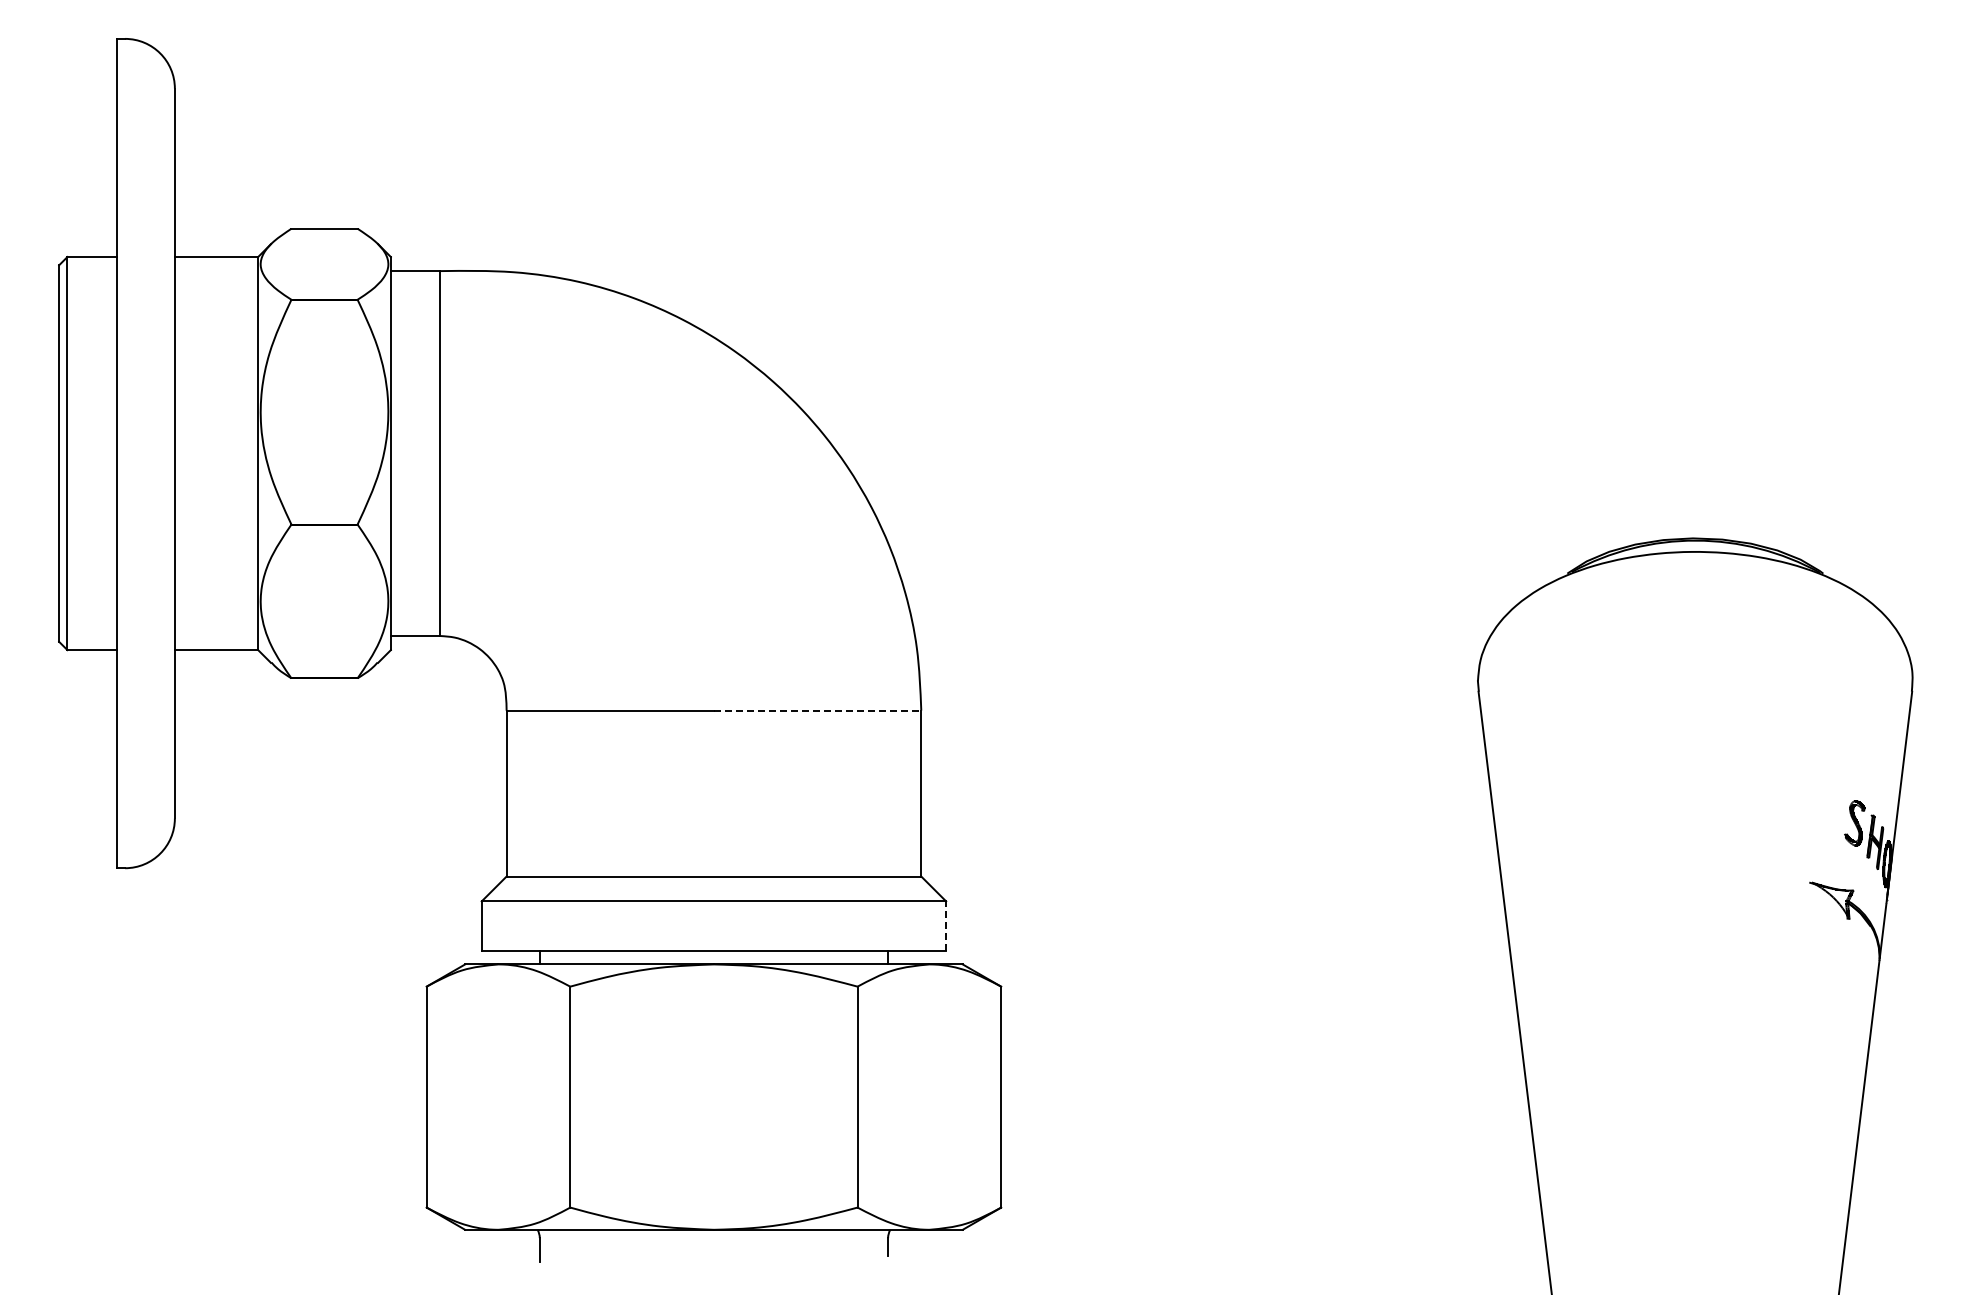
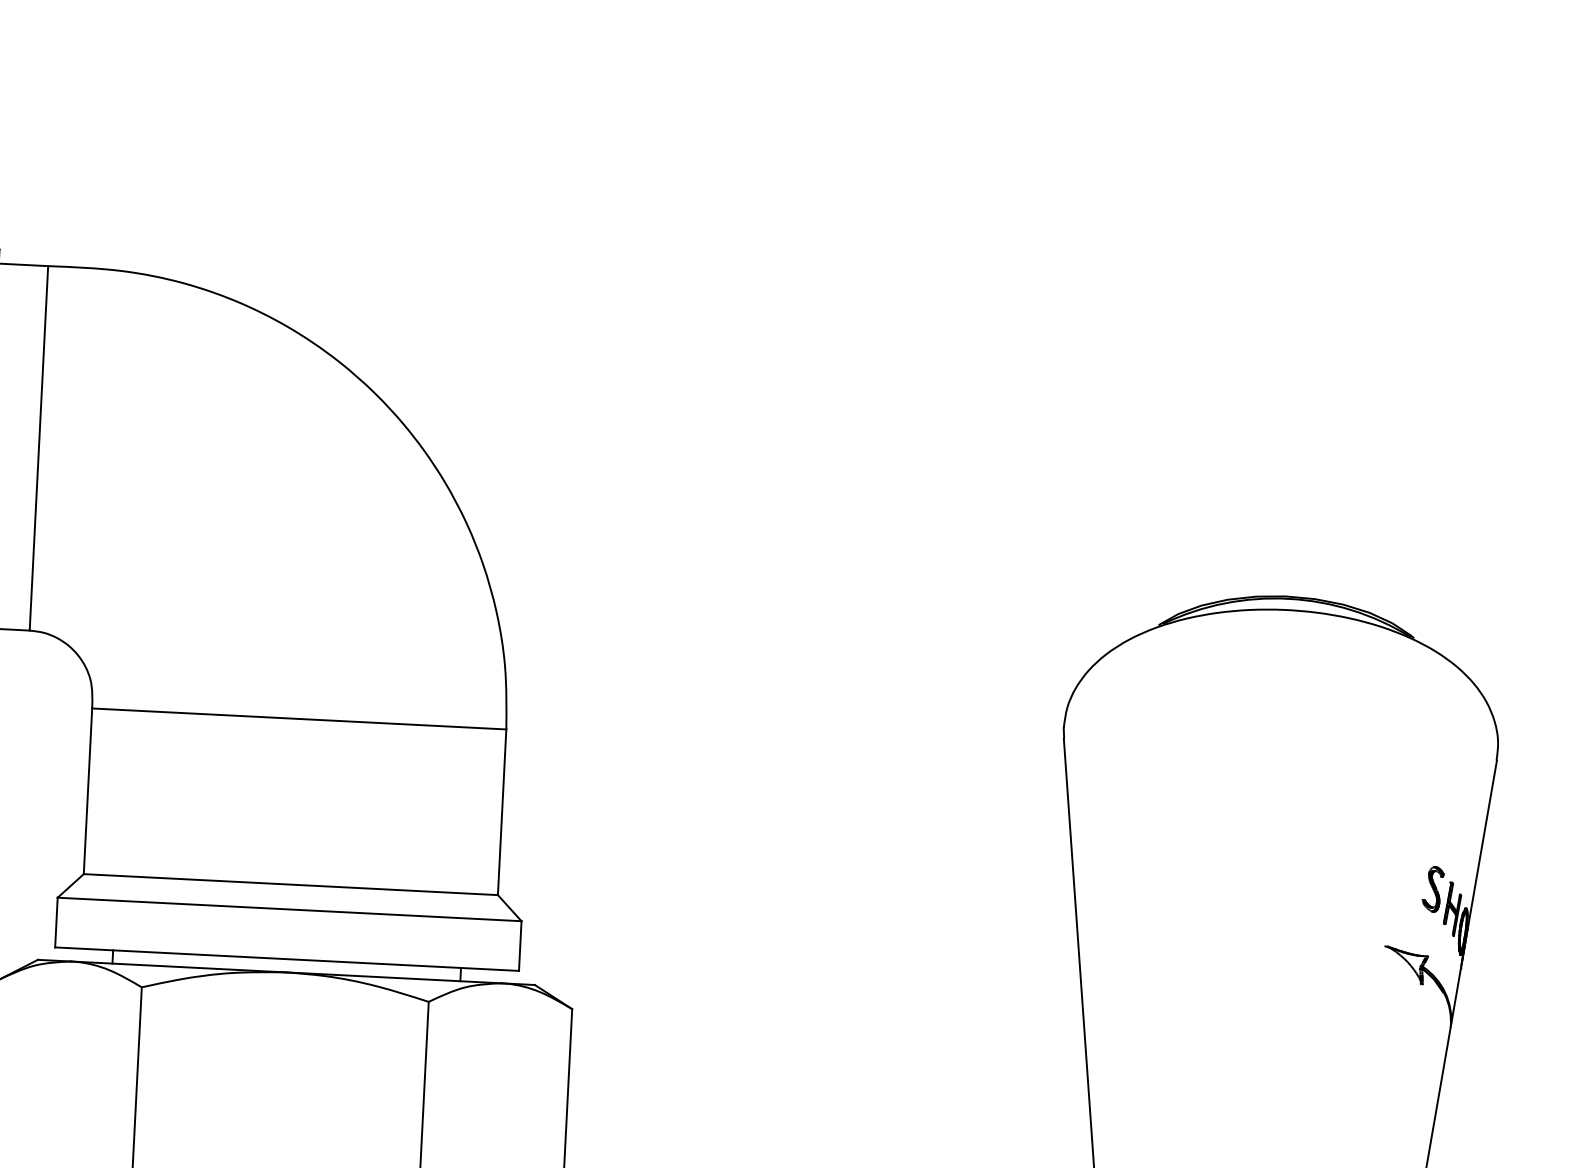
line: (817, 710) -> (402, 724), dashed -> solid
line: (946, 926) -> (520, 946), dashed -> solid

